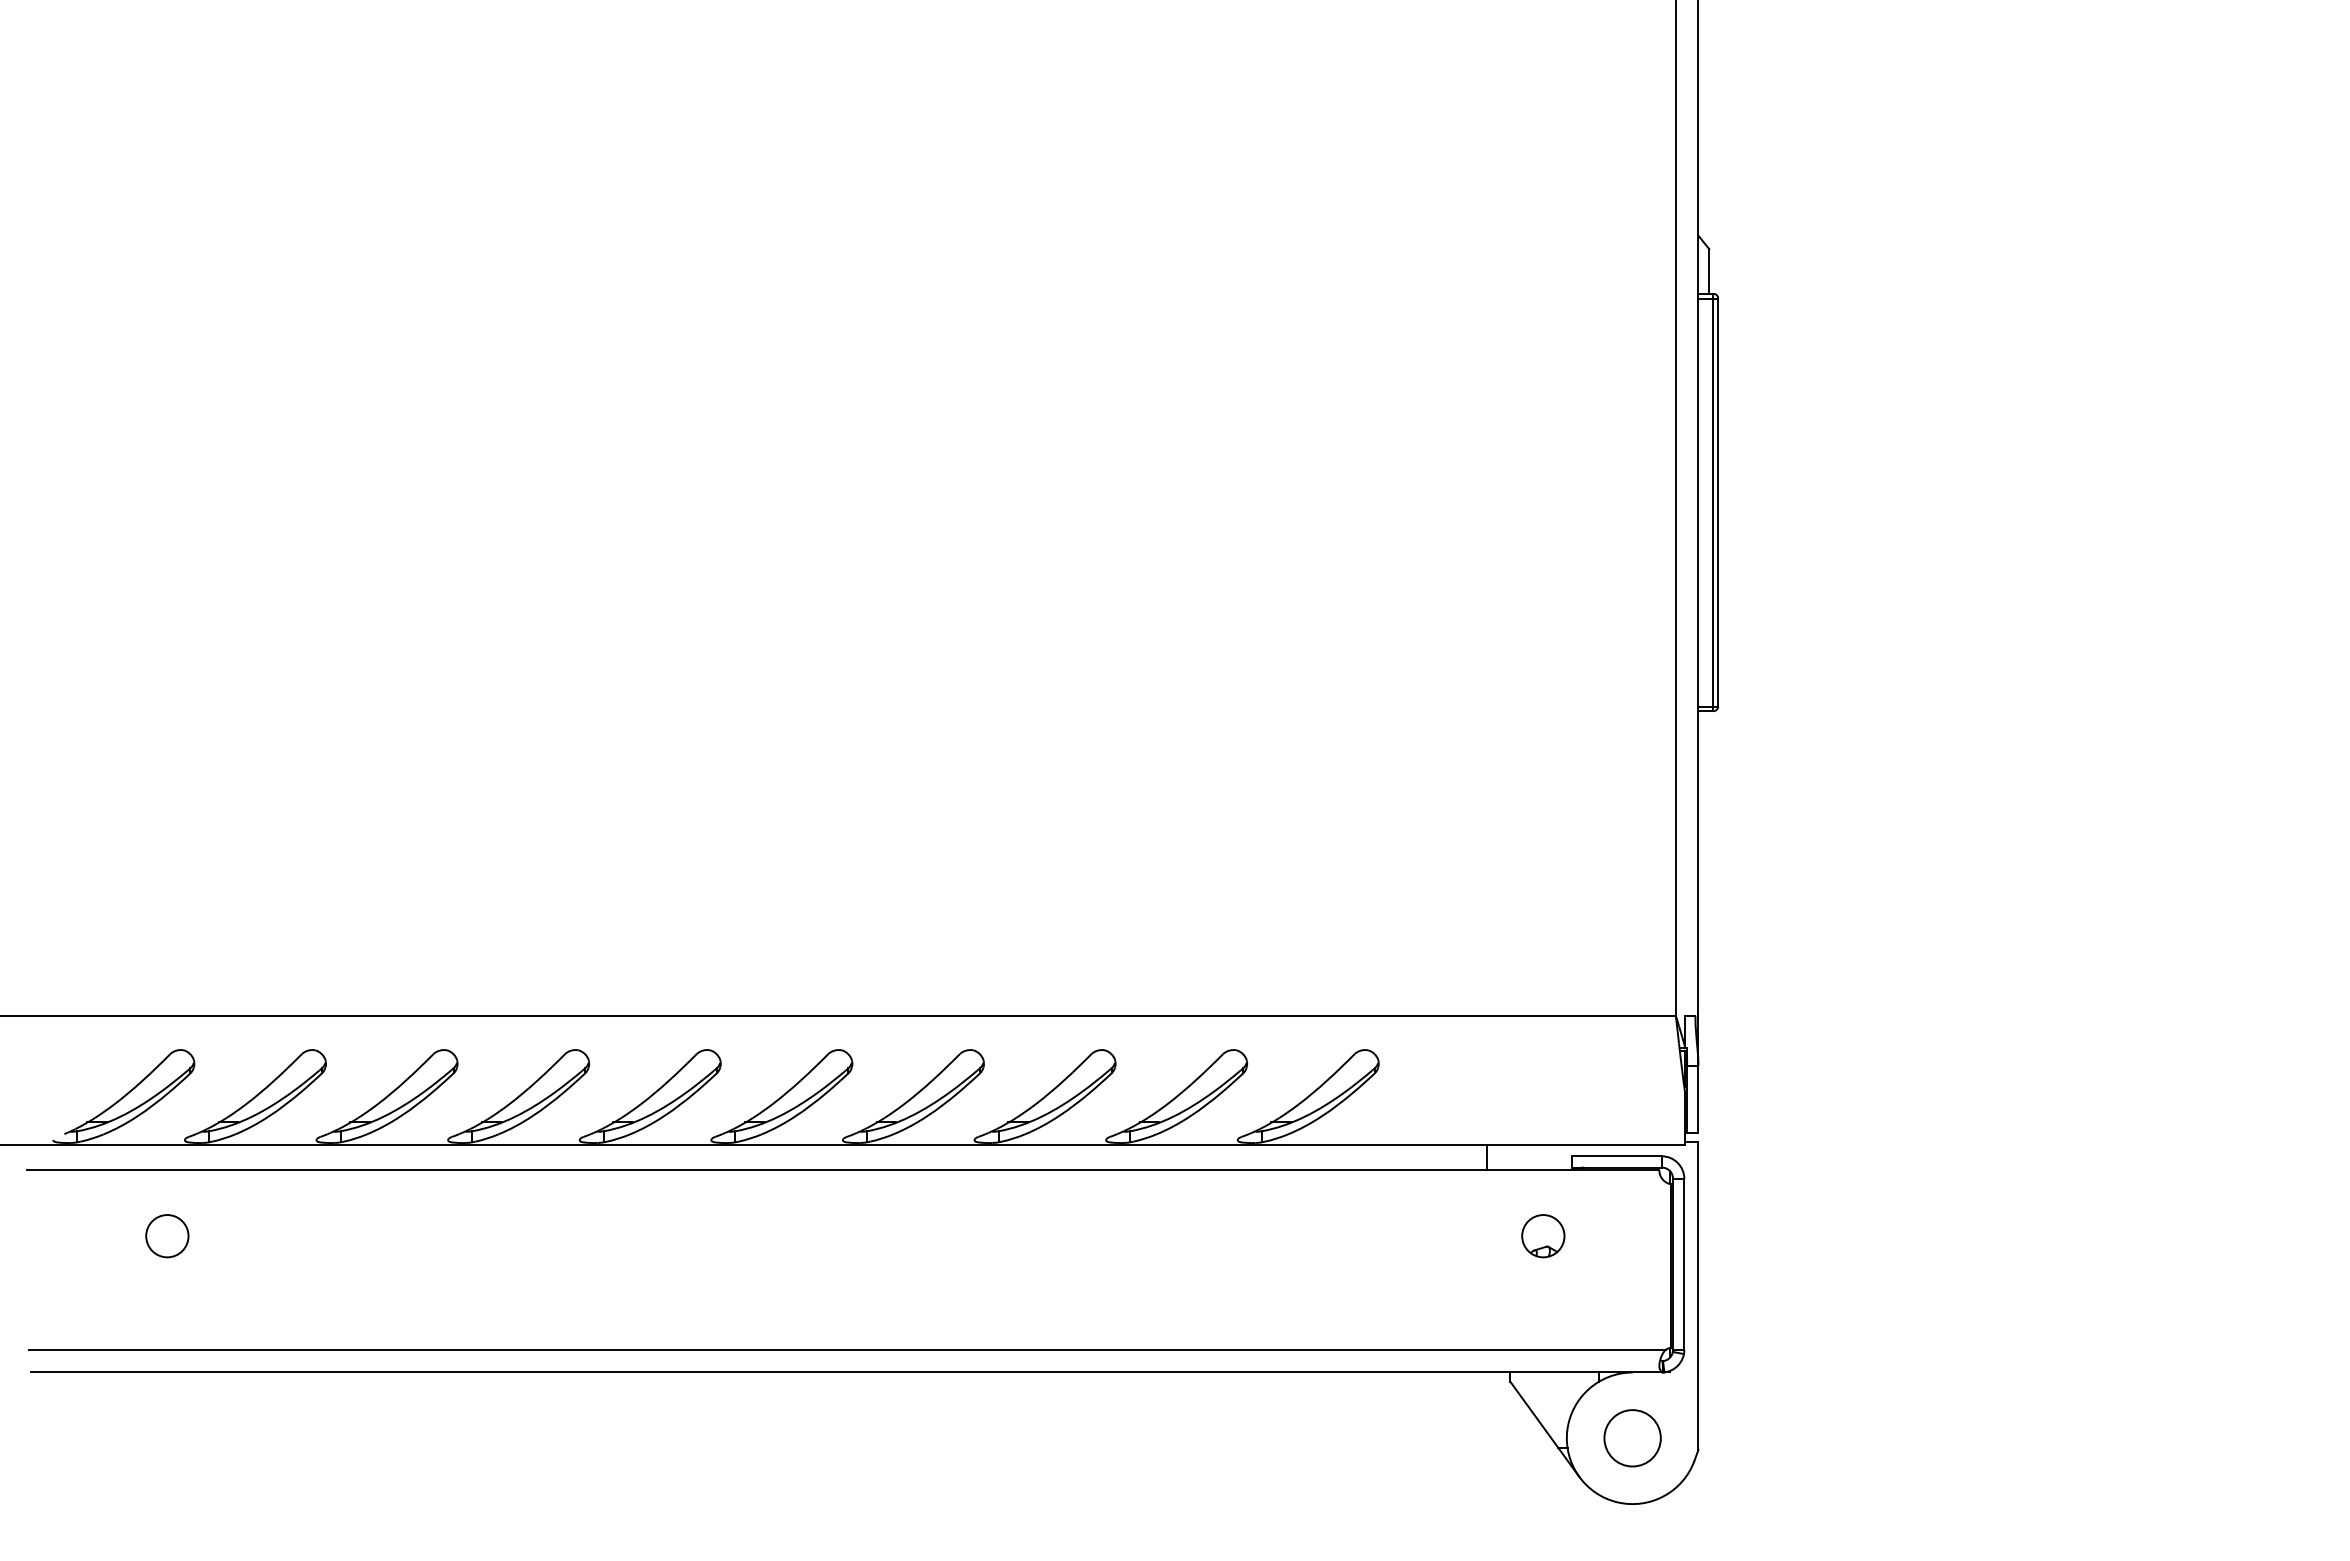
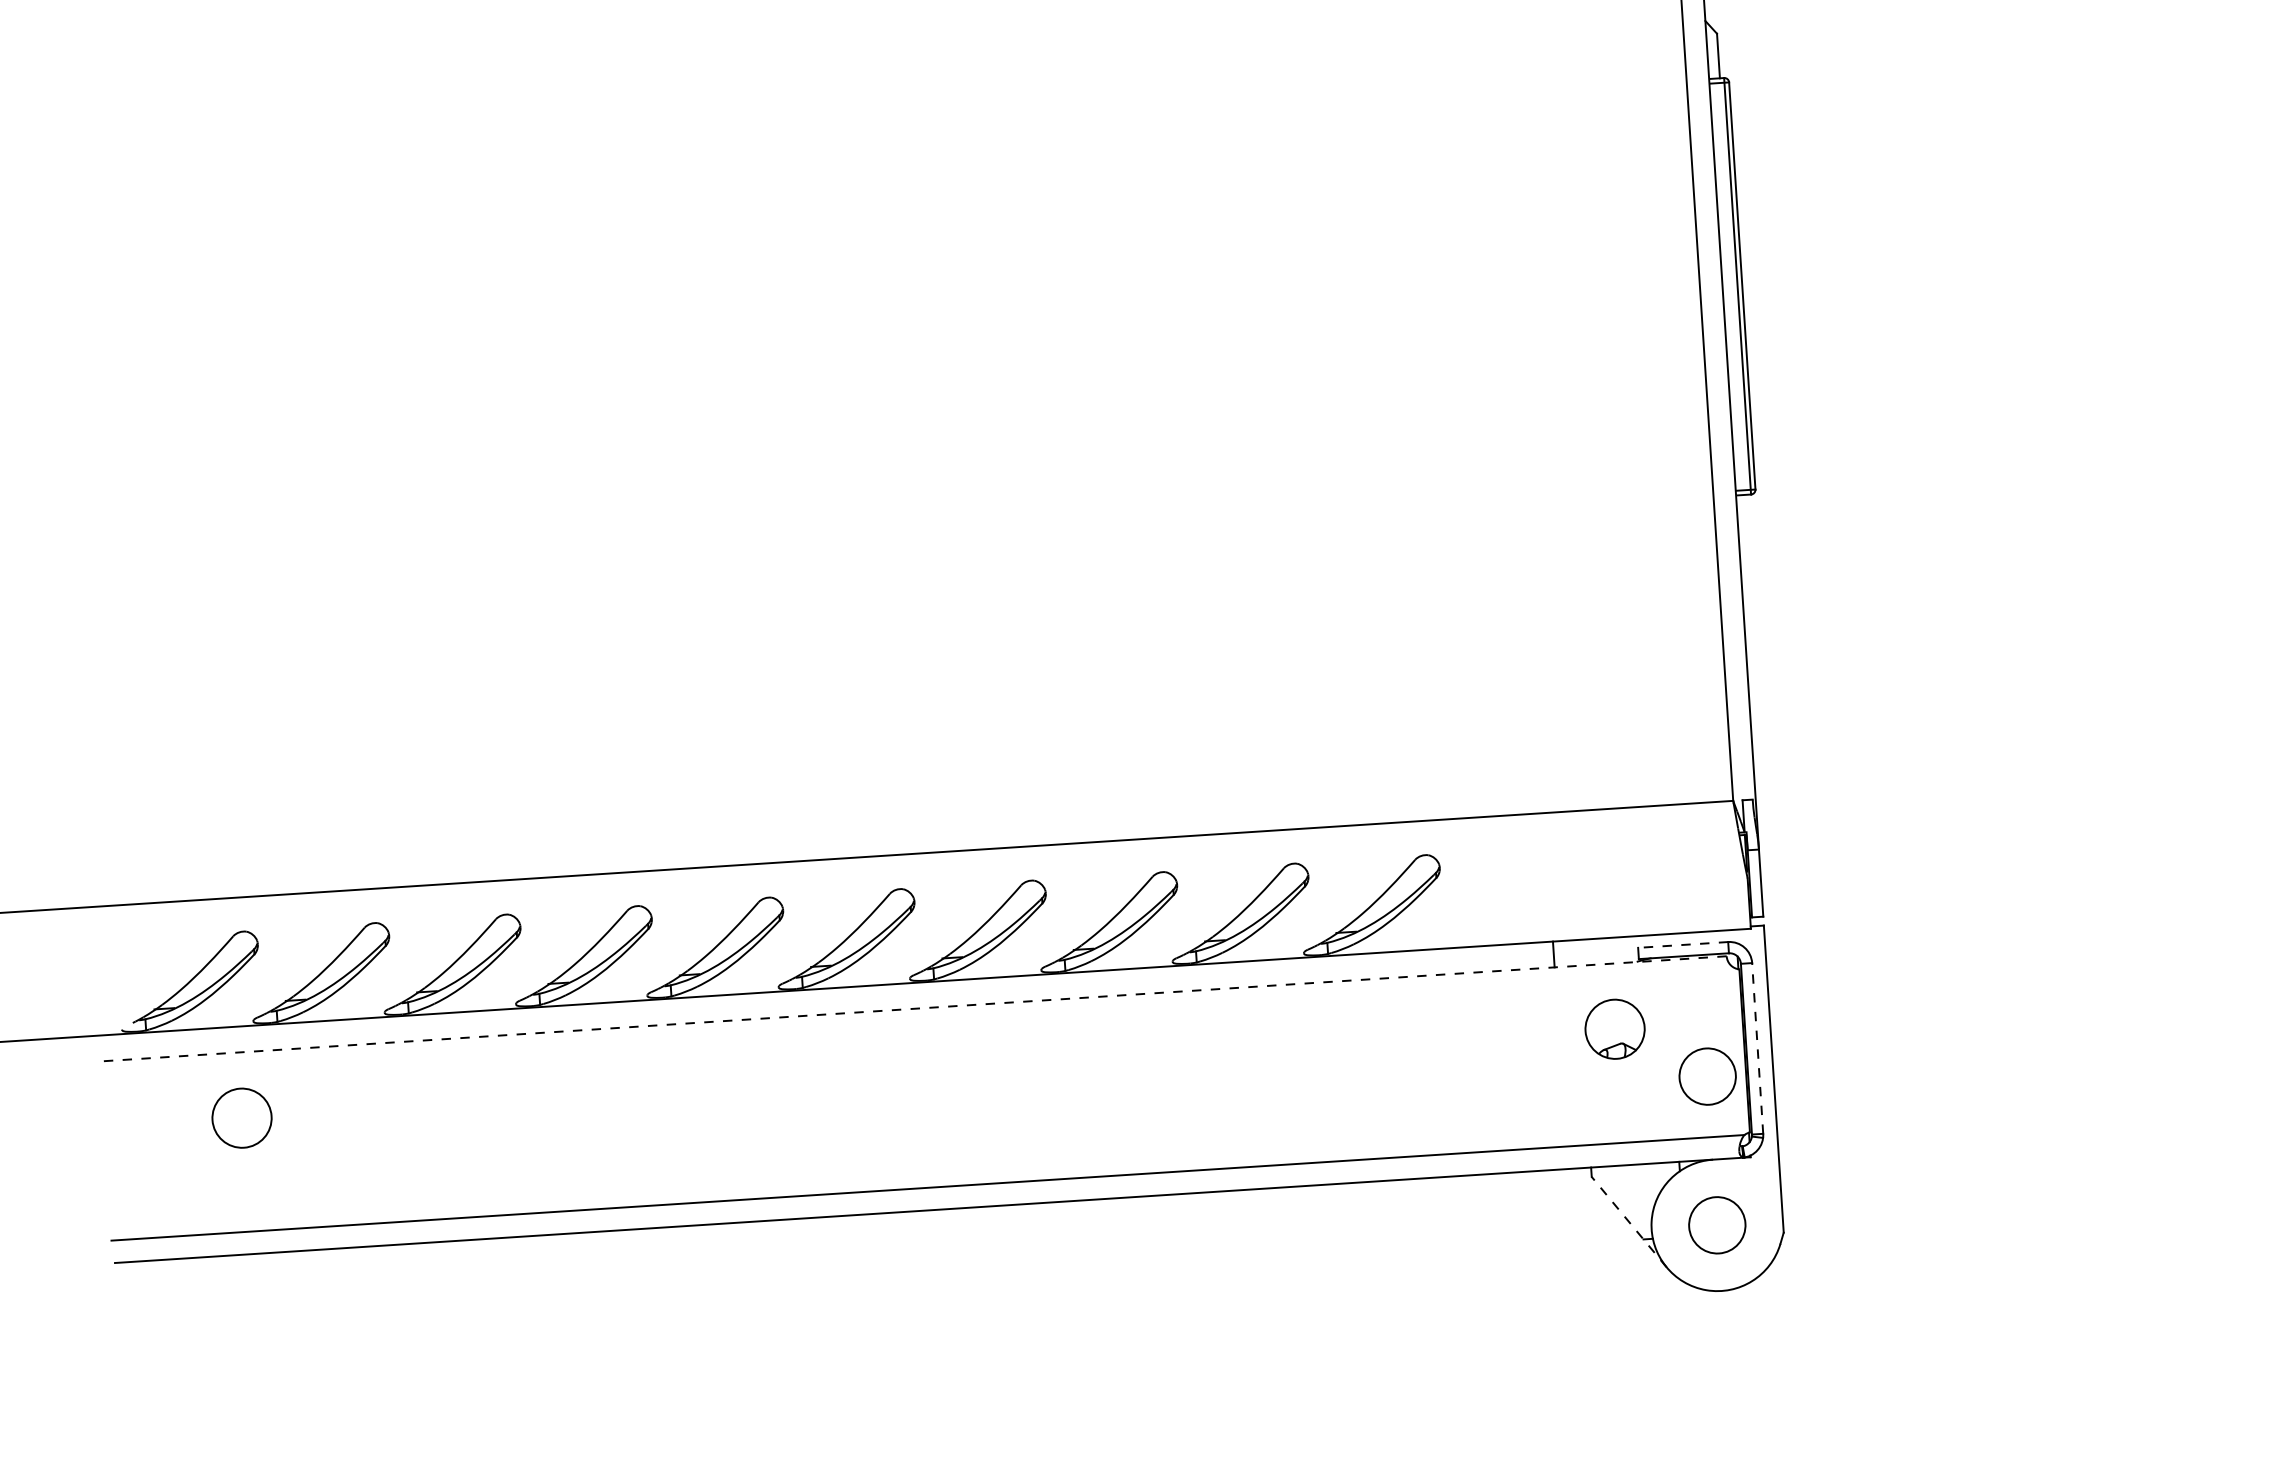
line: (1616, 1156) -> (1683, 945), solid -> dashed
line: (842, 1170) -> (911, 1009), solid -> dashed
circle: (167, 1236) -> (242, 1118), size x1.4
part: (1543, 1236) -> (1615, 1029), size x1.4
line: (1684, 1264) -> (1757, 1048), solid -> dashed
circle: (1632, 1289) -> (1707, 1076), added
line: (1544, 1429) -> (1628, 1222), solid -> dashed

